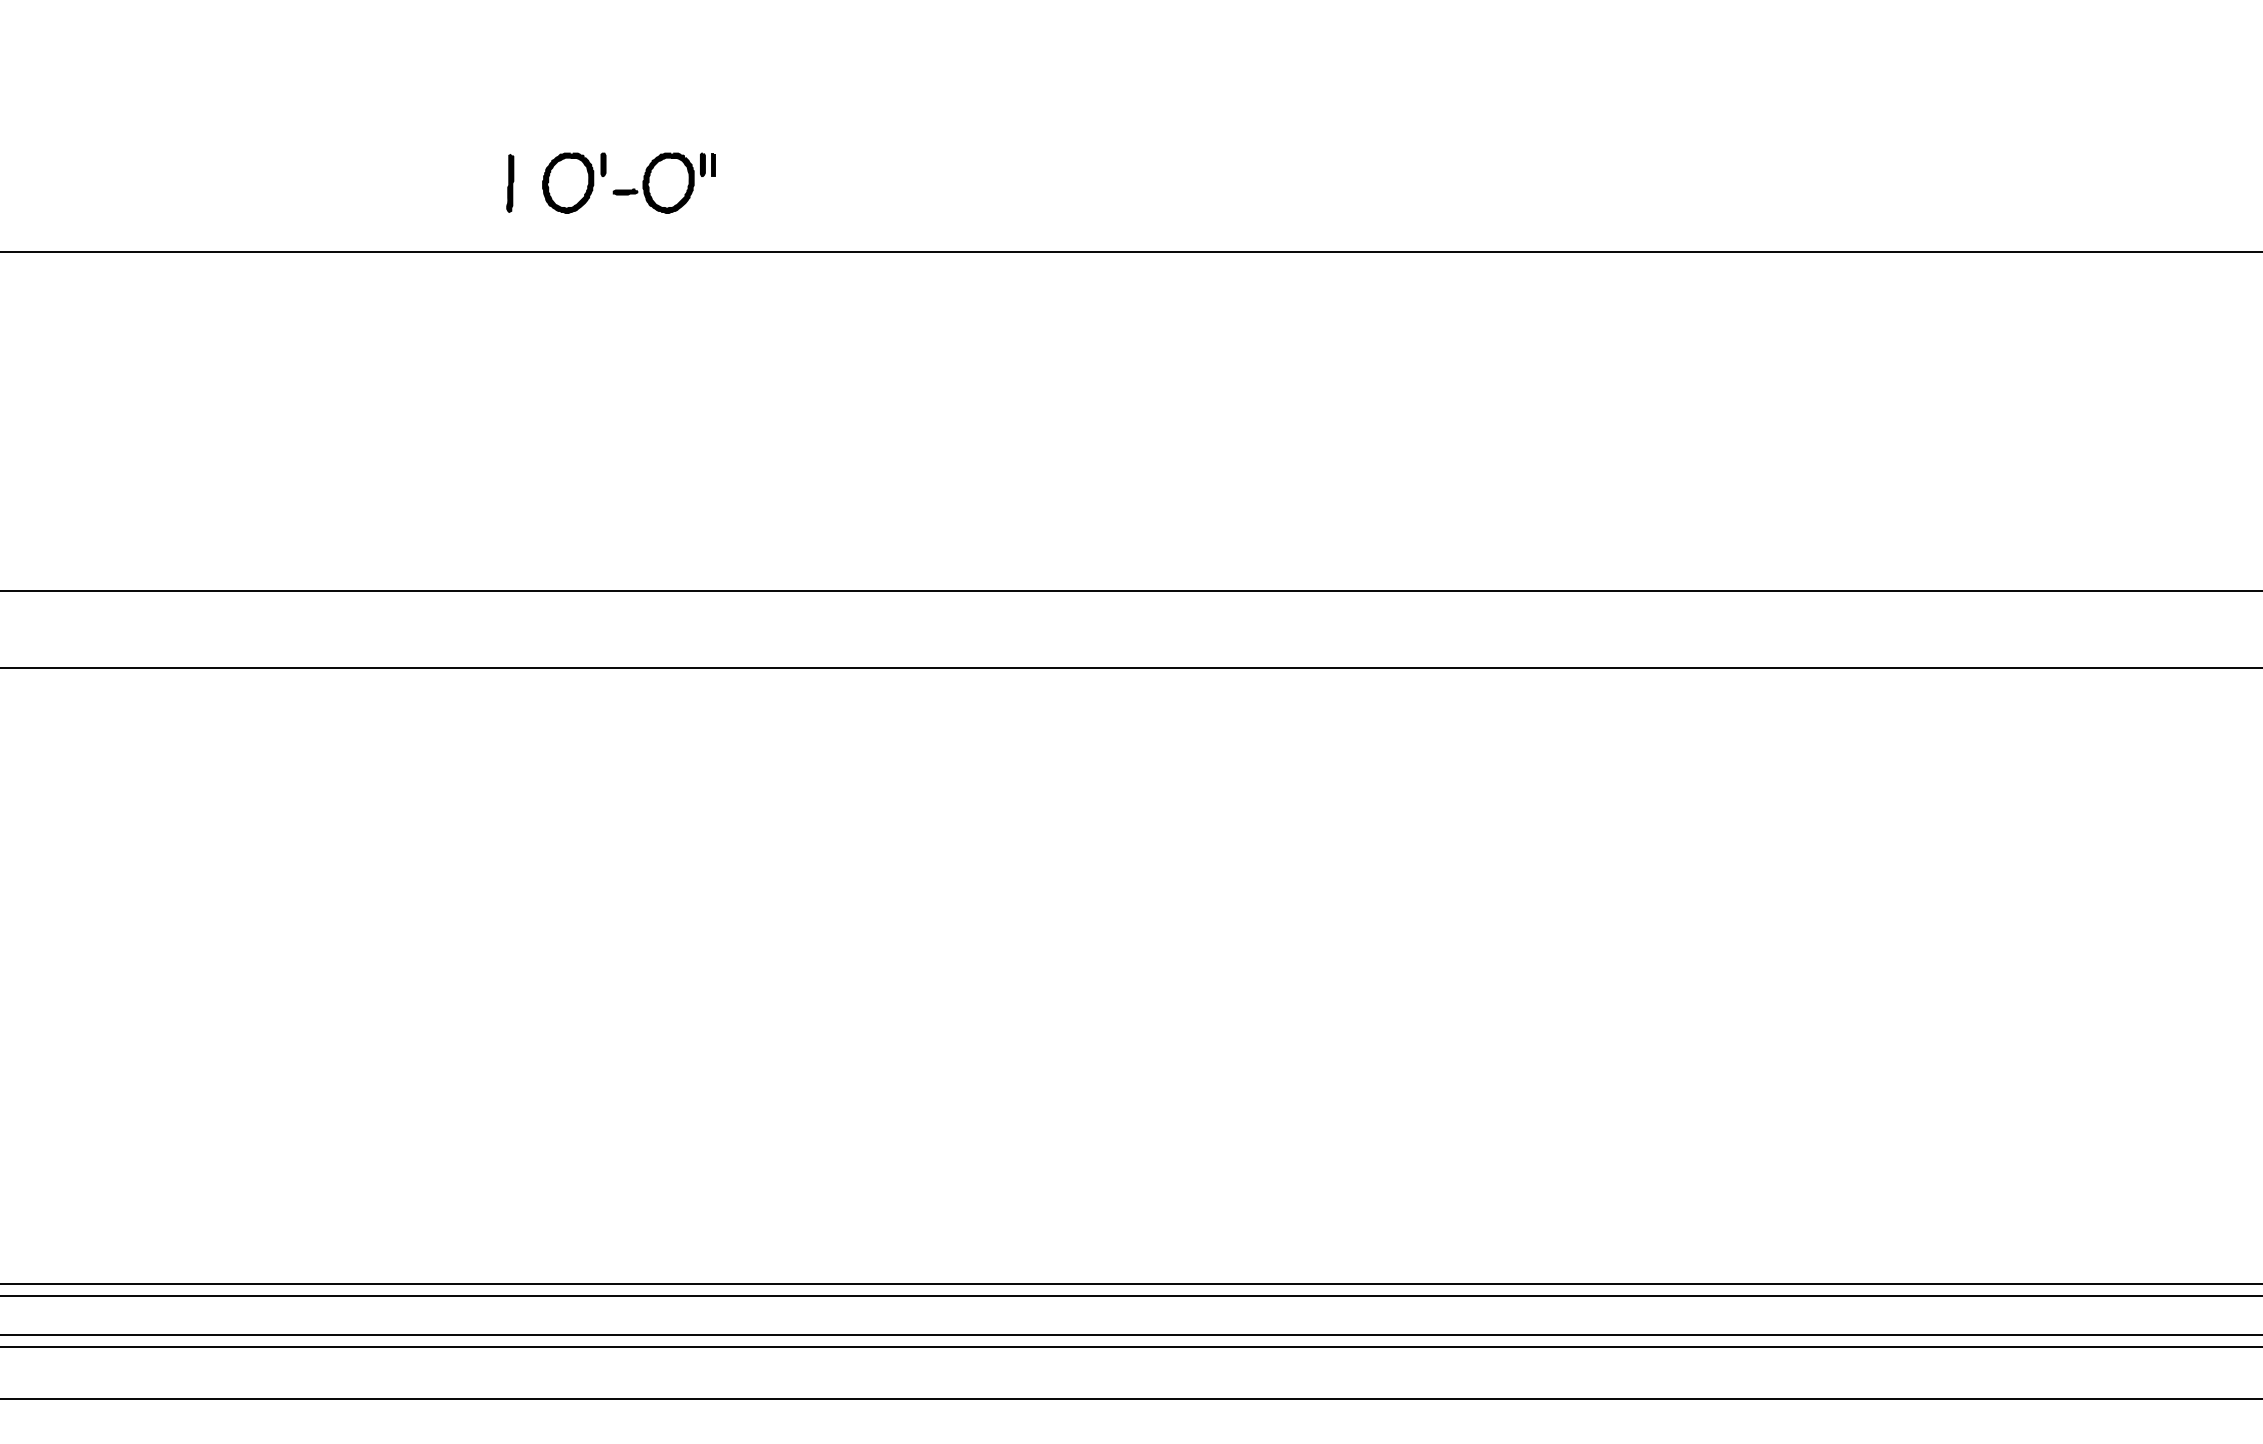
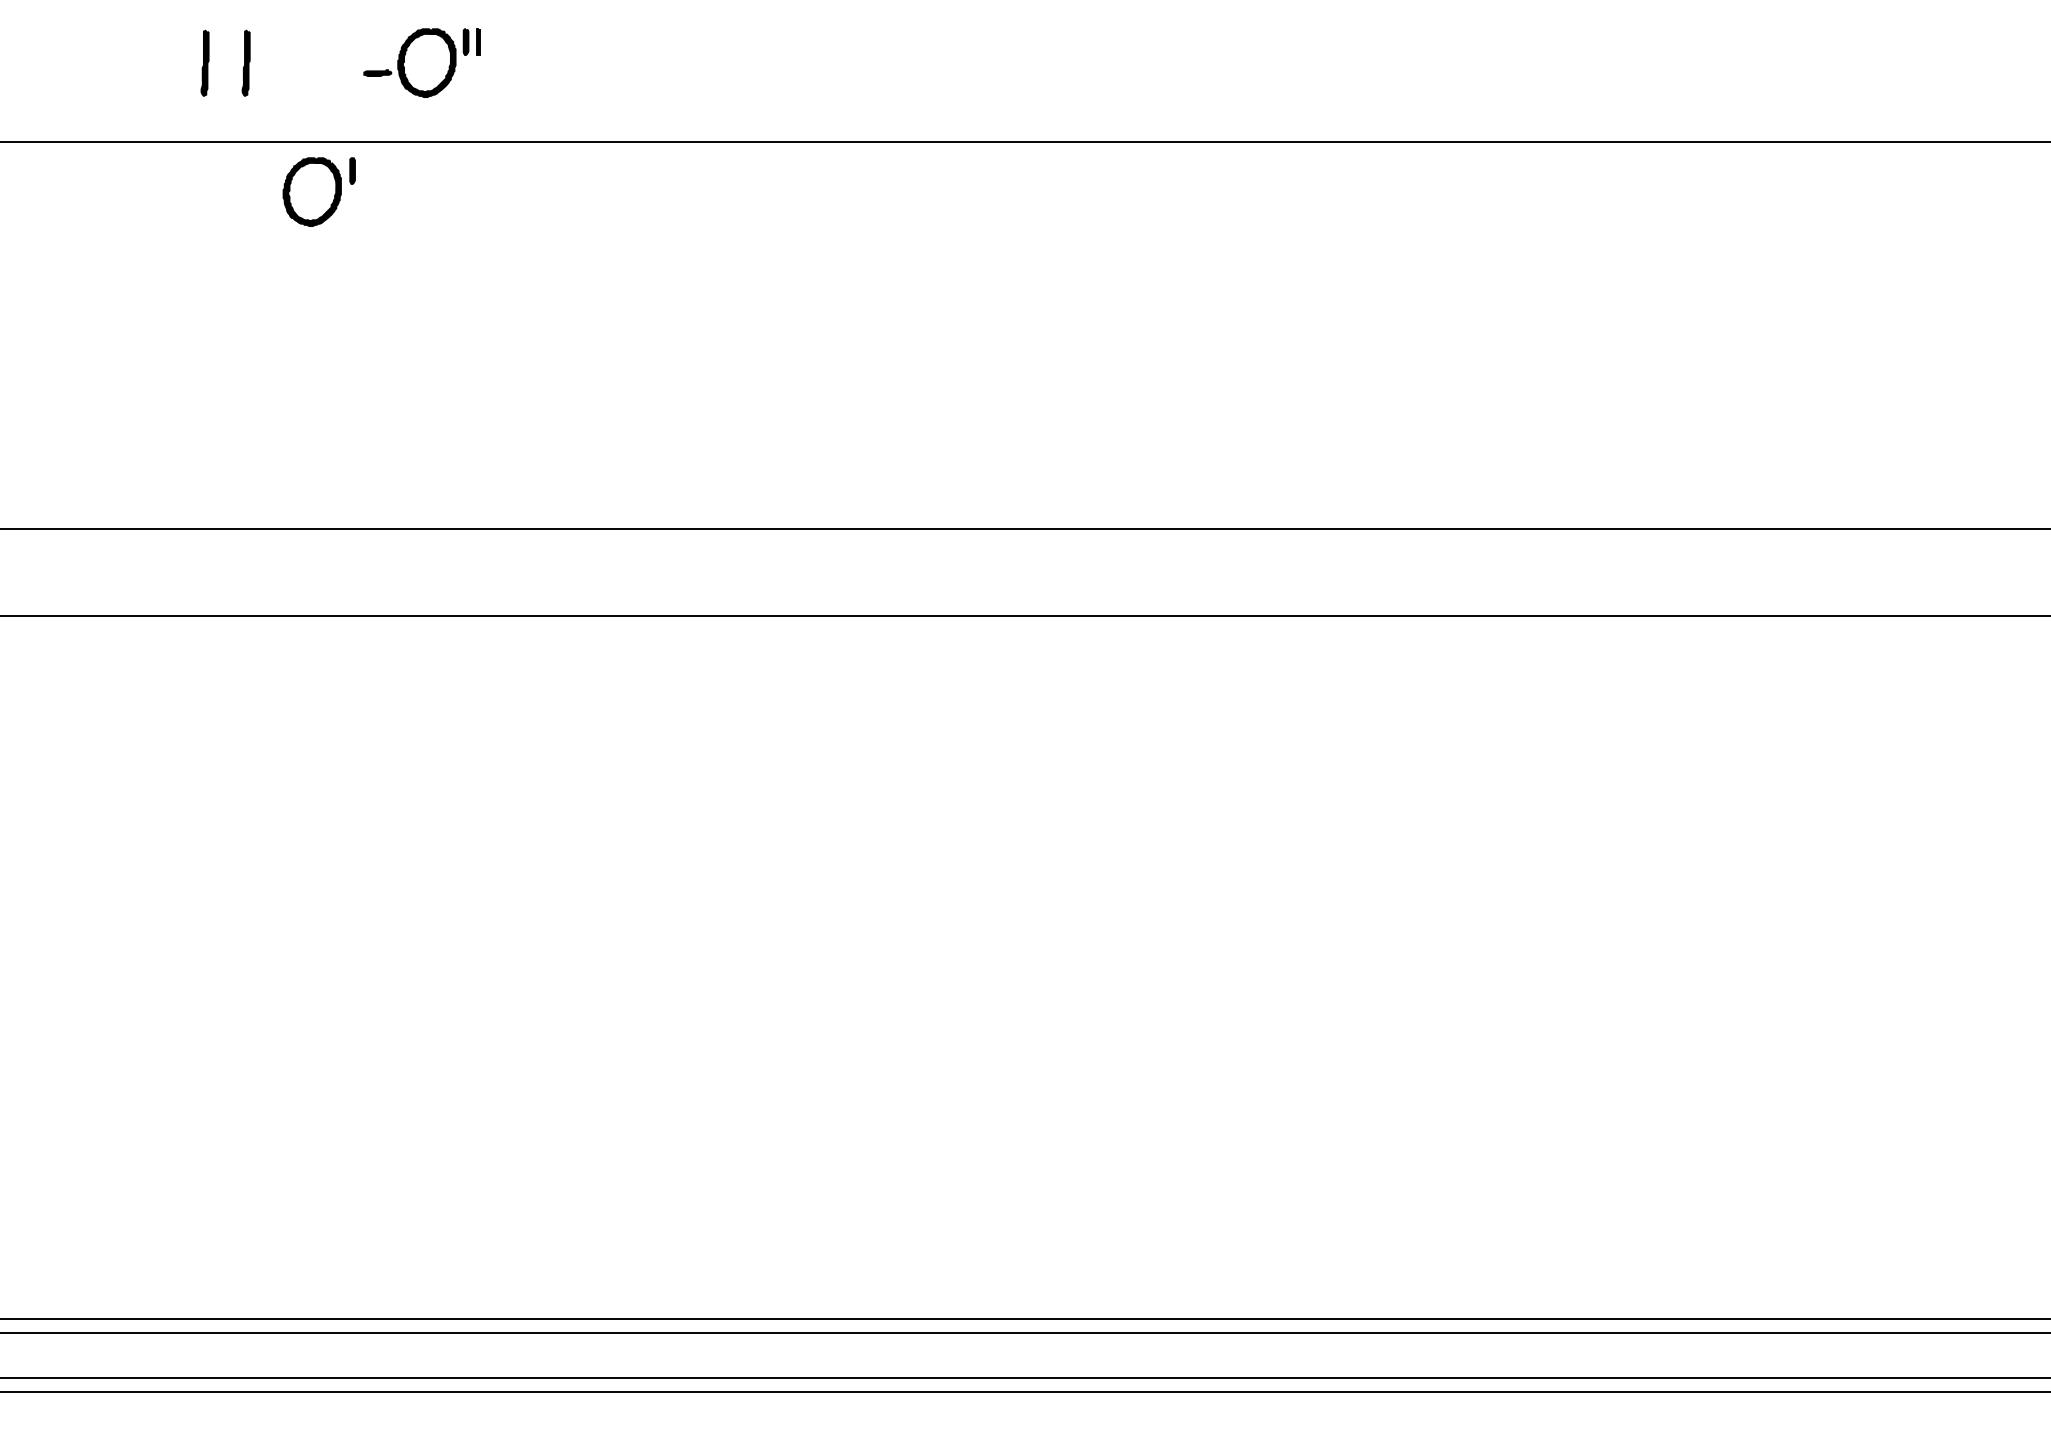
part: (574, 182) -> (319, 191), moved
part: (474, 183) -> (205, 63), added

